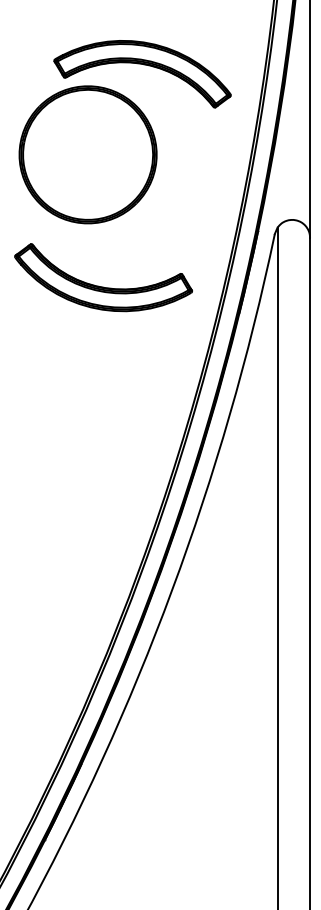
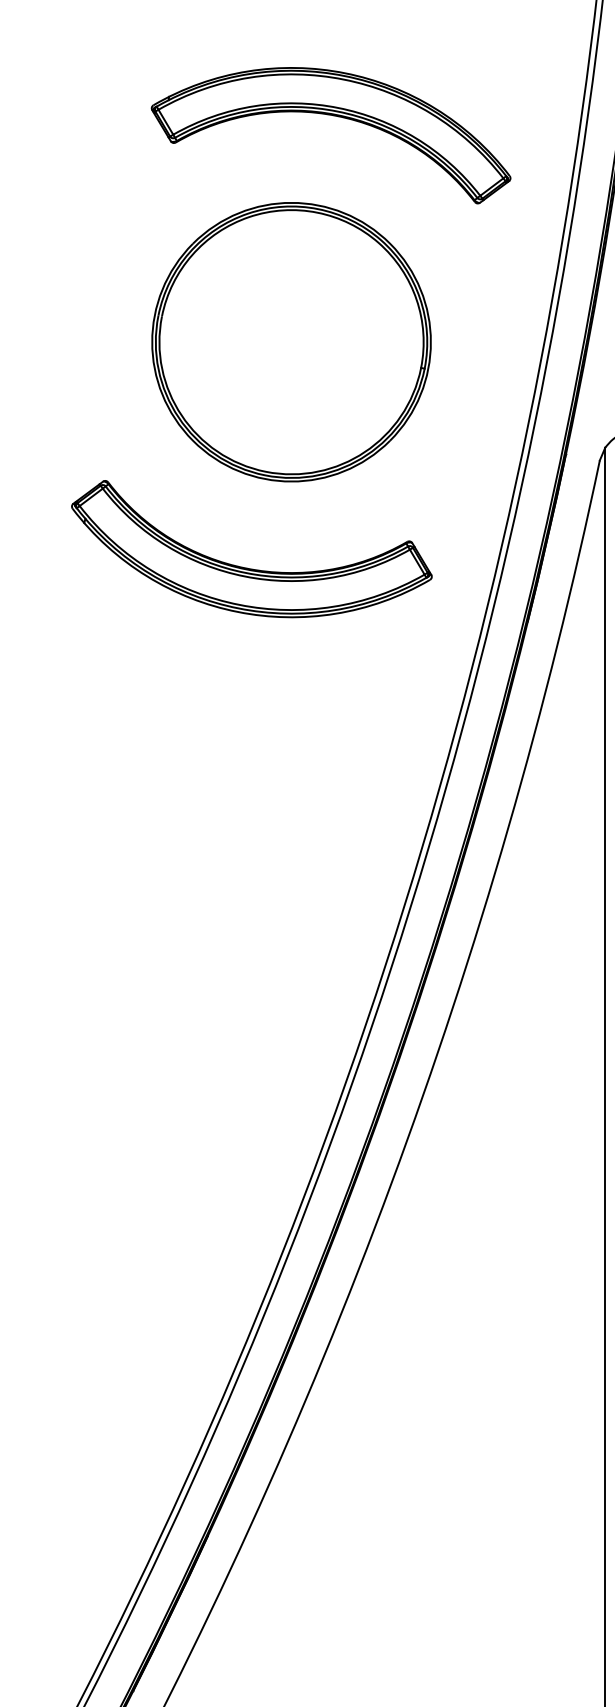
part: (87, 154) -> (290, 341), moved

